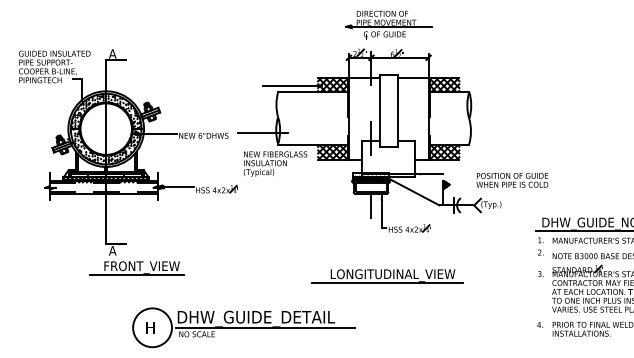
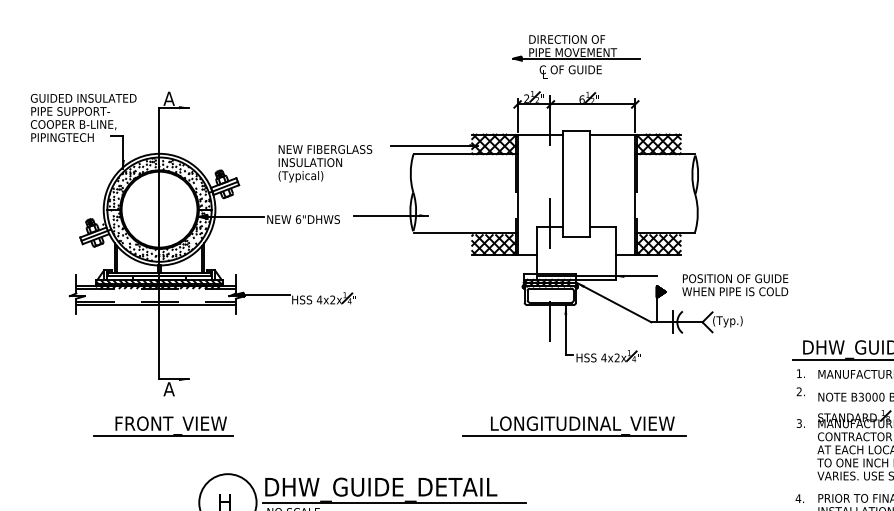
text: (275, 163) -> (325, 162), moved
text: (512, 180) -> (735, 285), moved
part: (136, 268) -> (162, 427), moved

